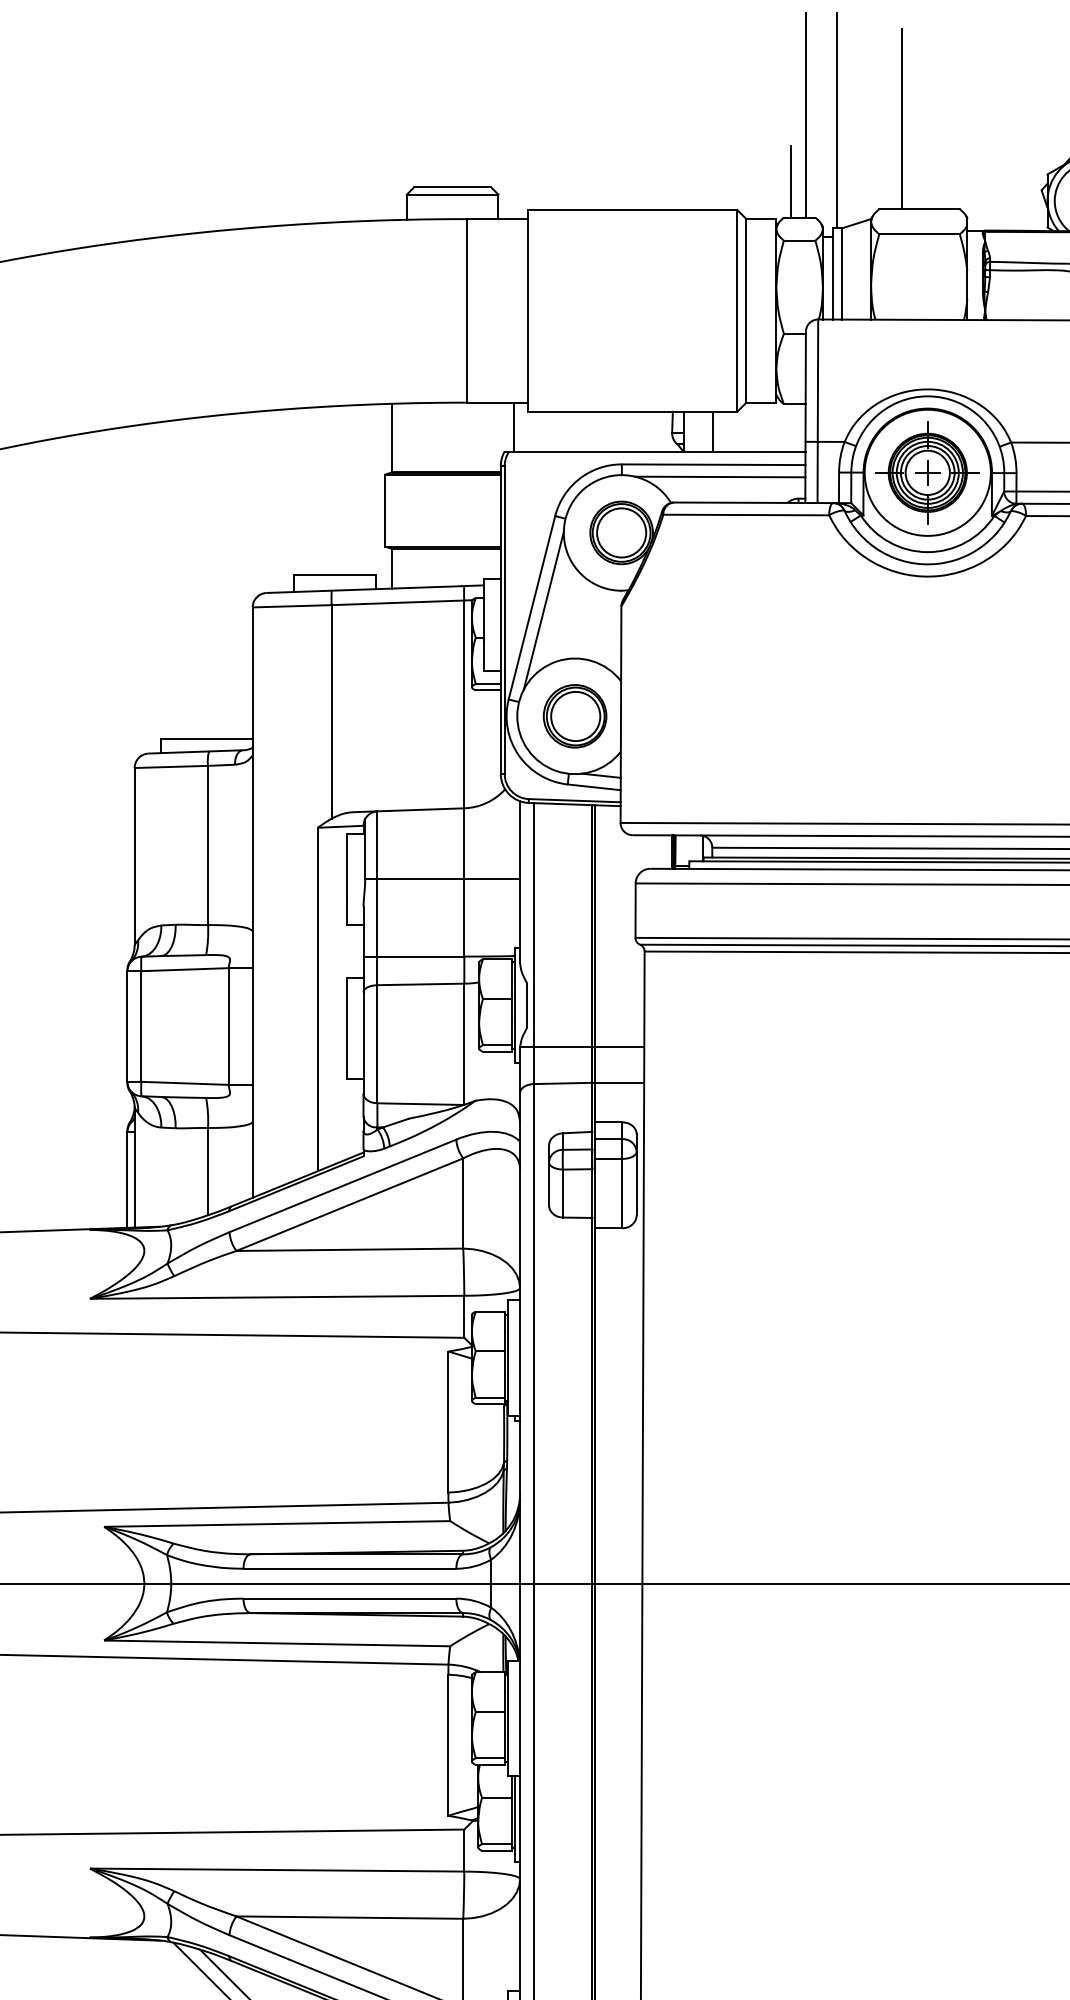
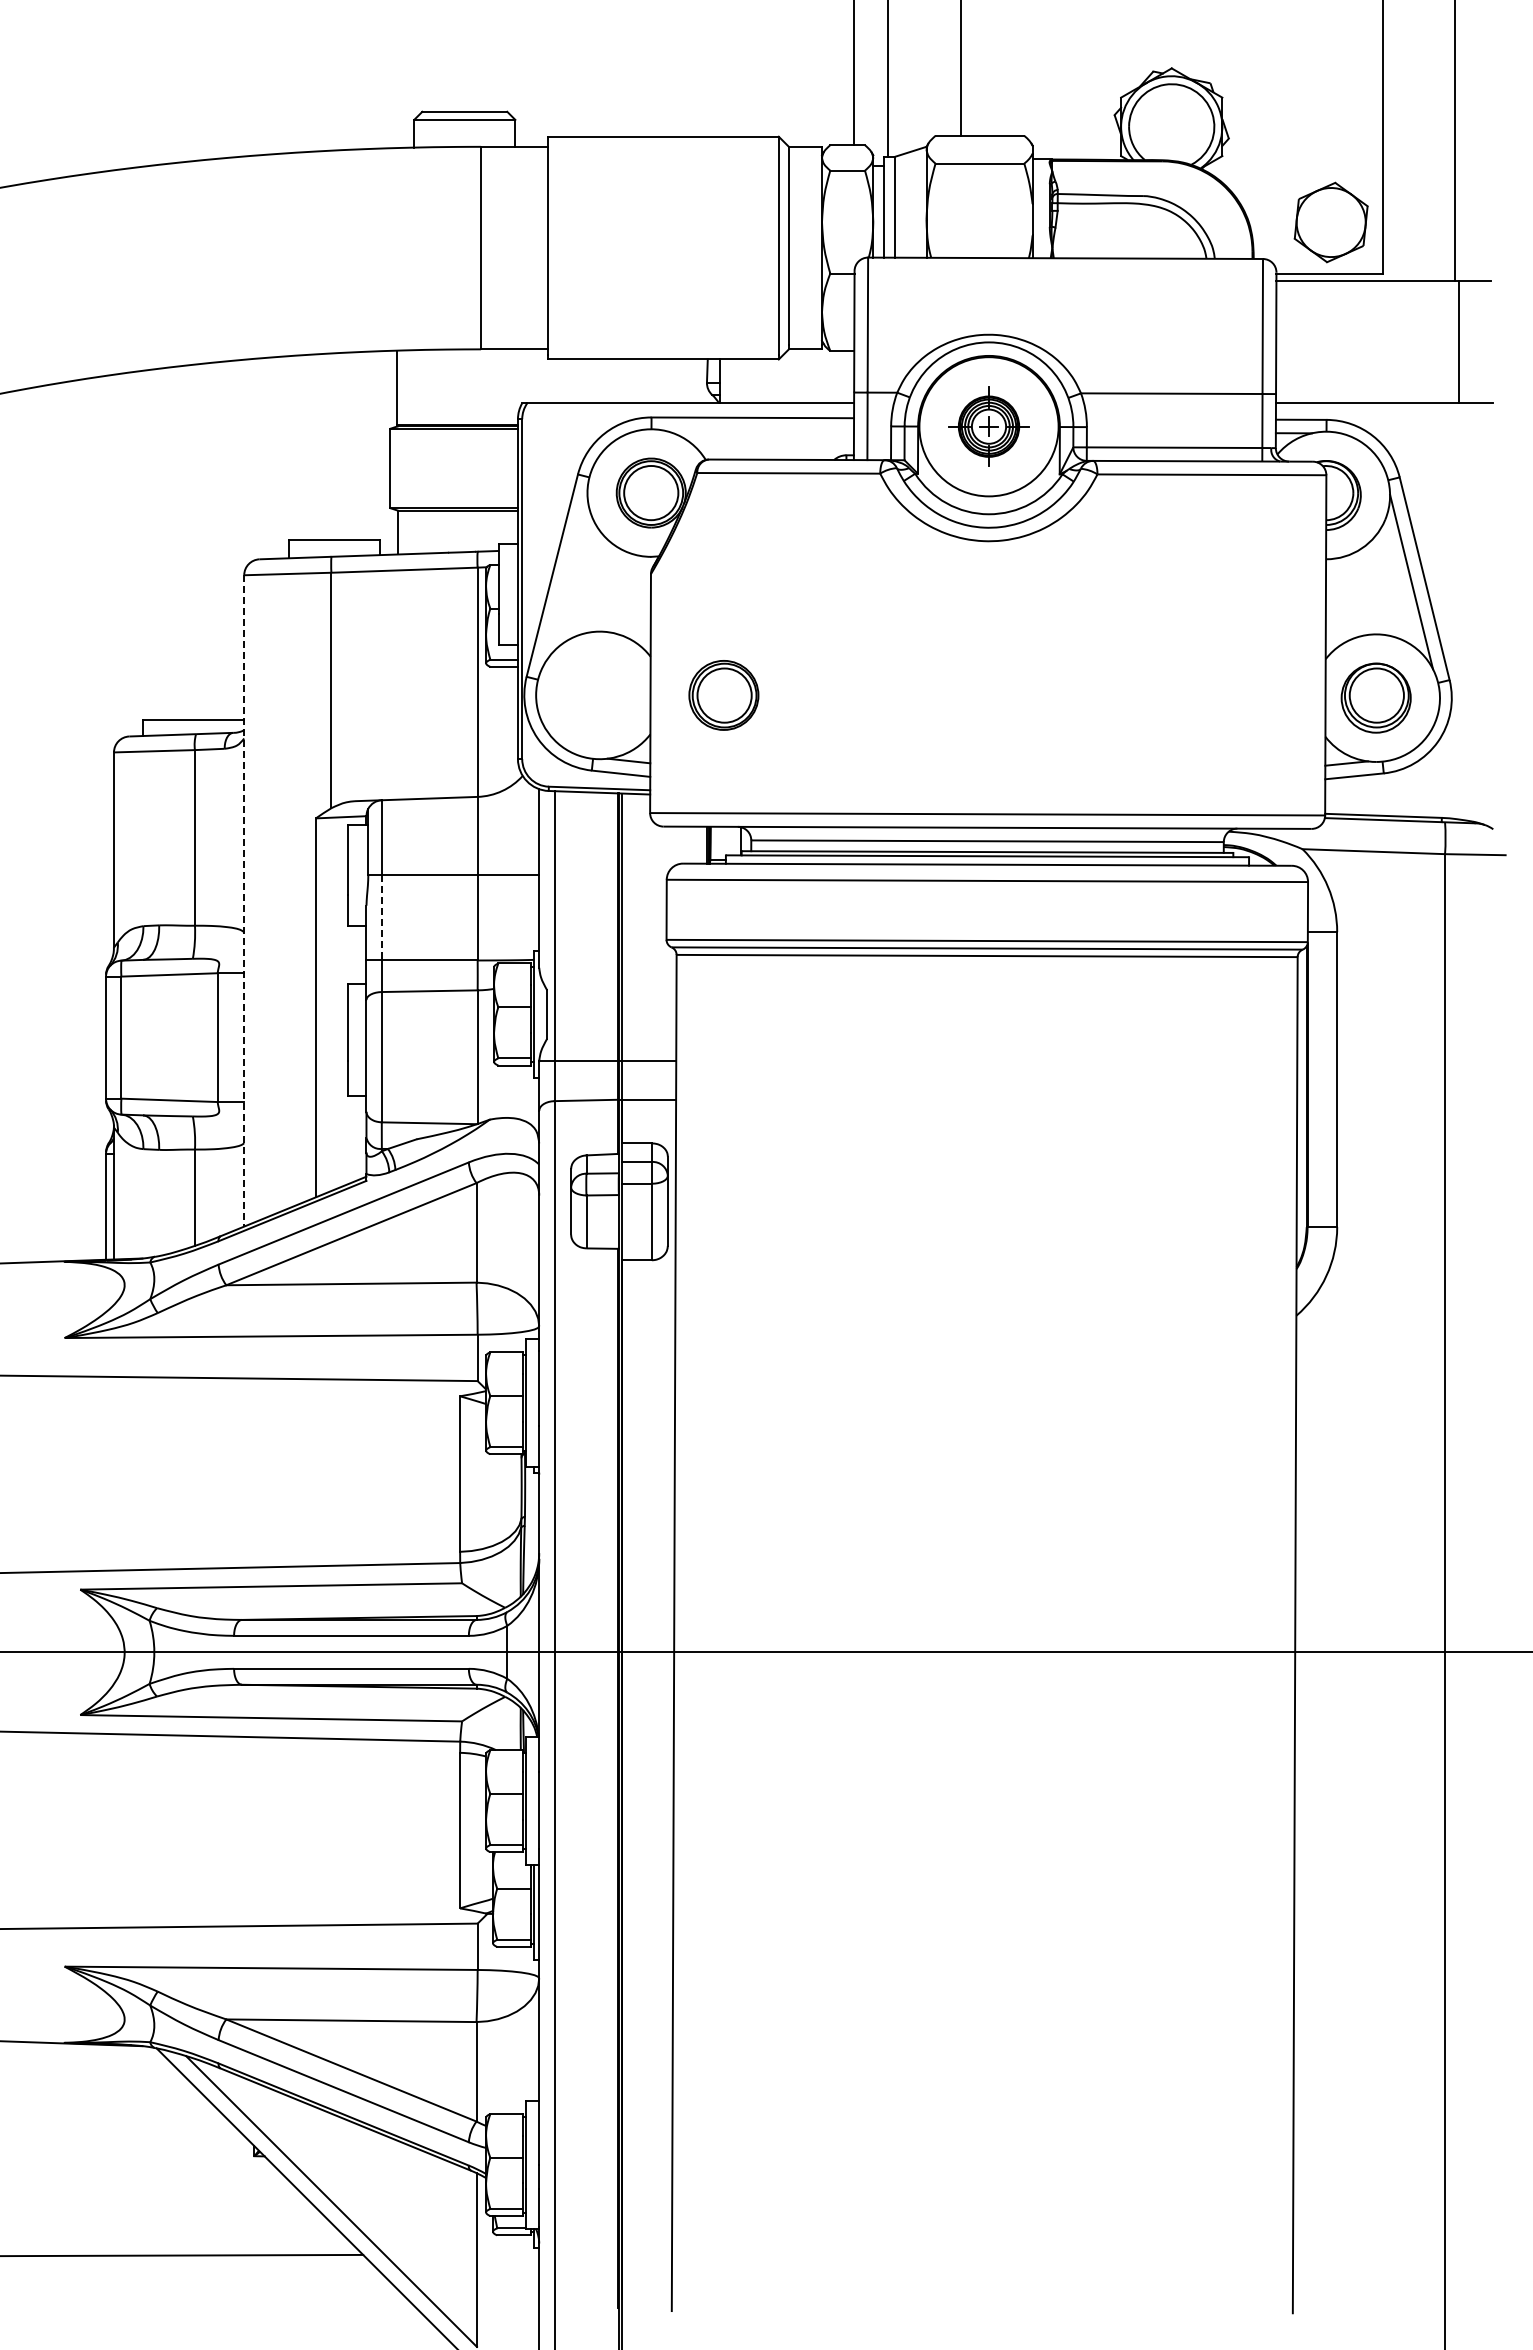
line: (791, 181) -> (838, 105), removed
line: (513, 427) -> (532, 376), removed
line: (712, 431) -> (751, 381), removed
part: (927, 472) -> (988, 426), size x0.7
line: (720, 477) -> (760, 431), removed
line: (543, 610) -> (565, 578), removed
part: (574, 716) -> (723, 695), moved
line: (252, 902) -> (244, 900), solid -> dashed
line: (377, 917) -> (381, 917), solid -> dashed

